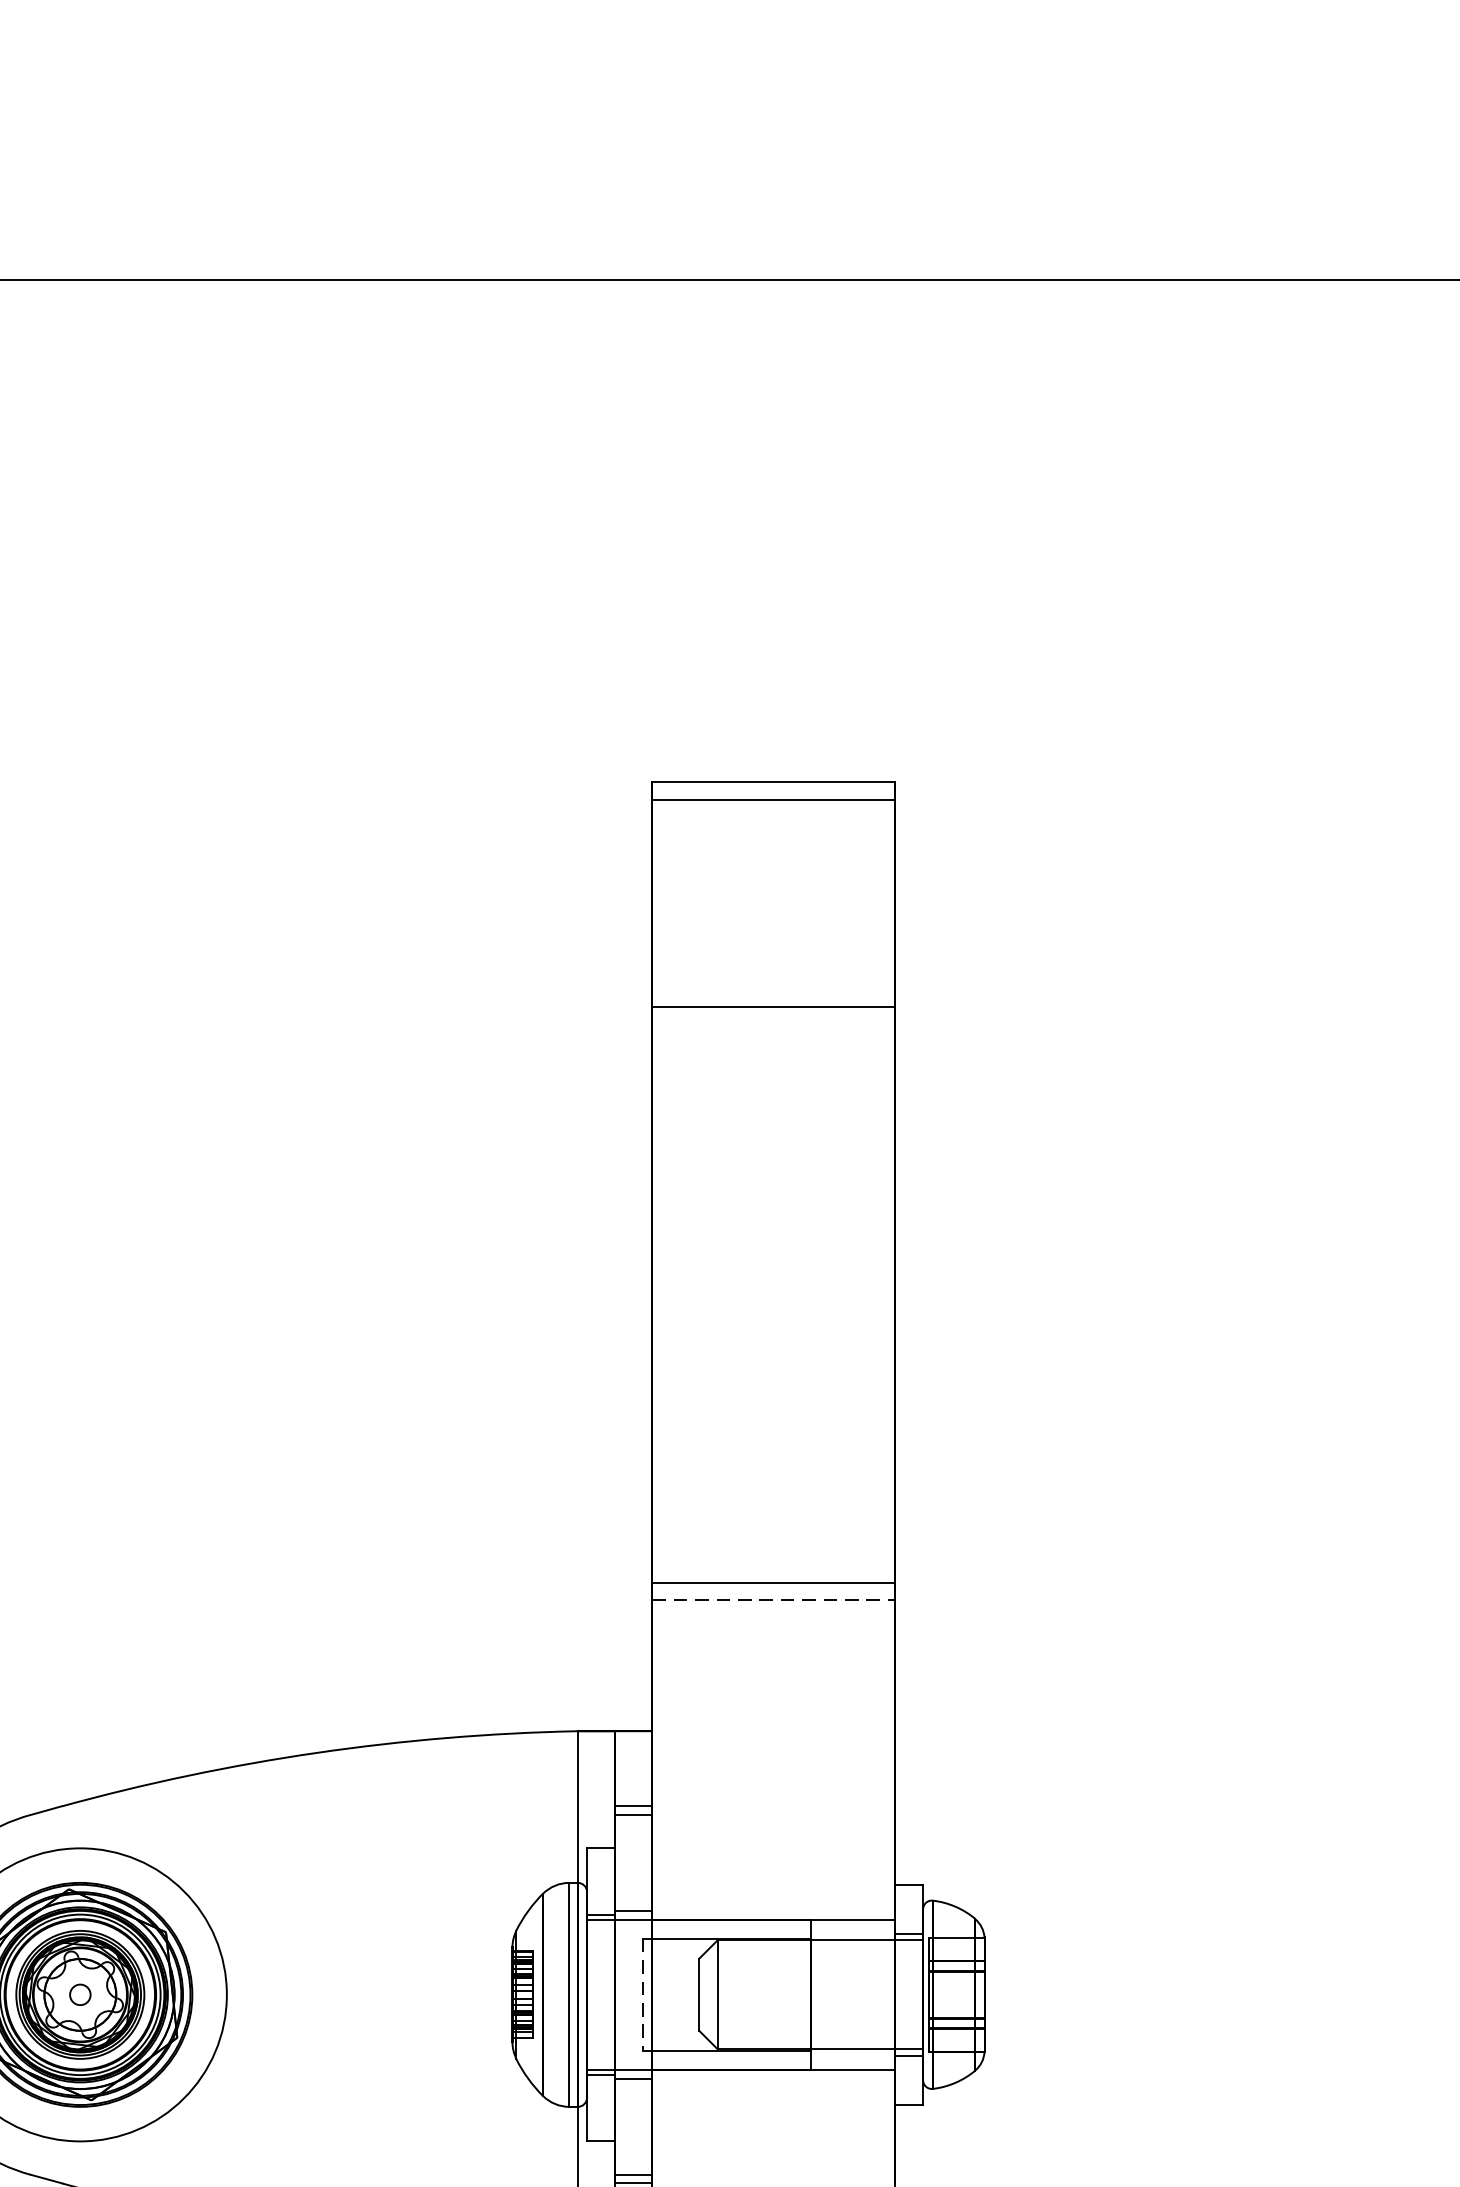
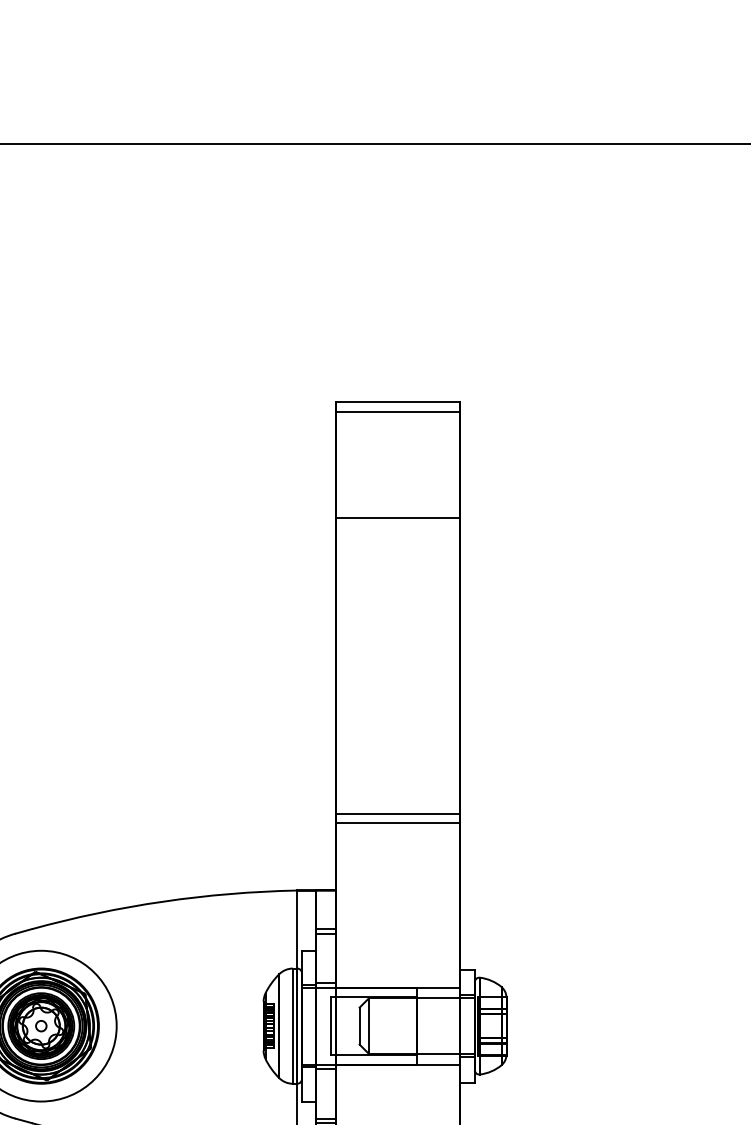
line: (774, 1600) -> (398, 823), dashed -> solid
line: (642, 1995) -> (330, 1026), dashed -> solid

